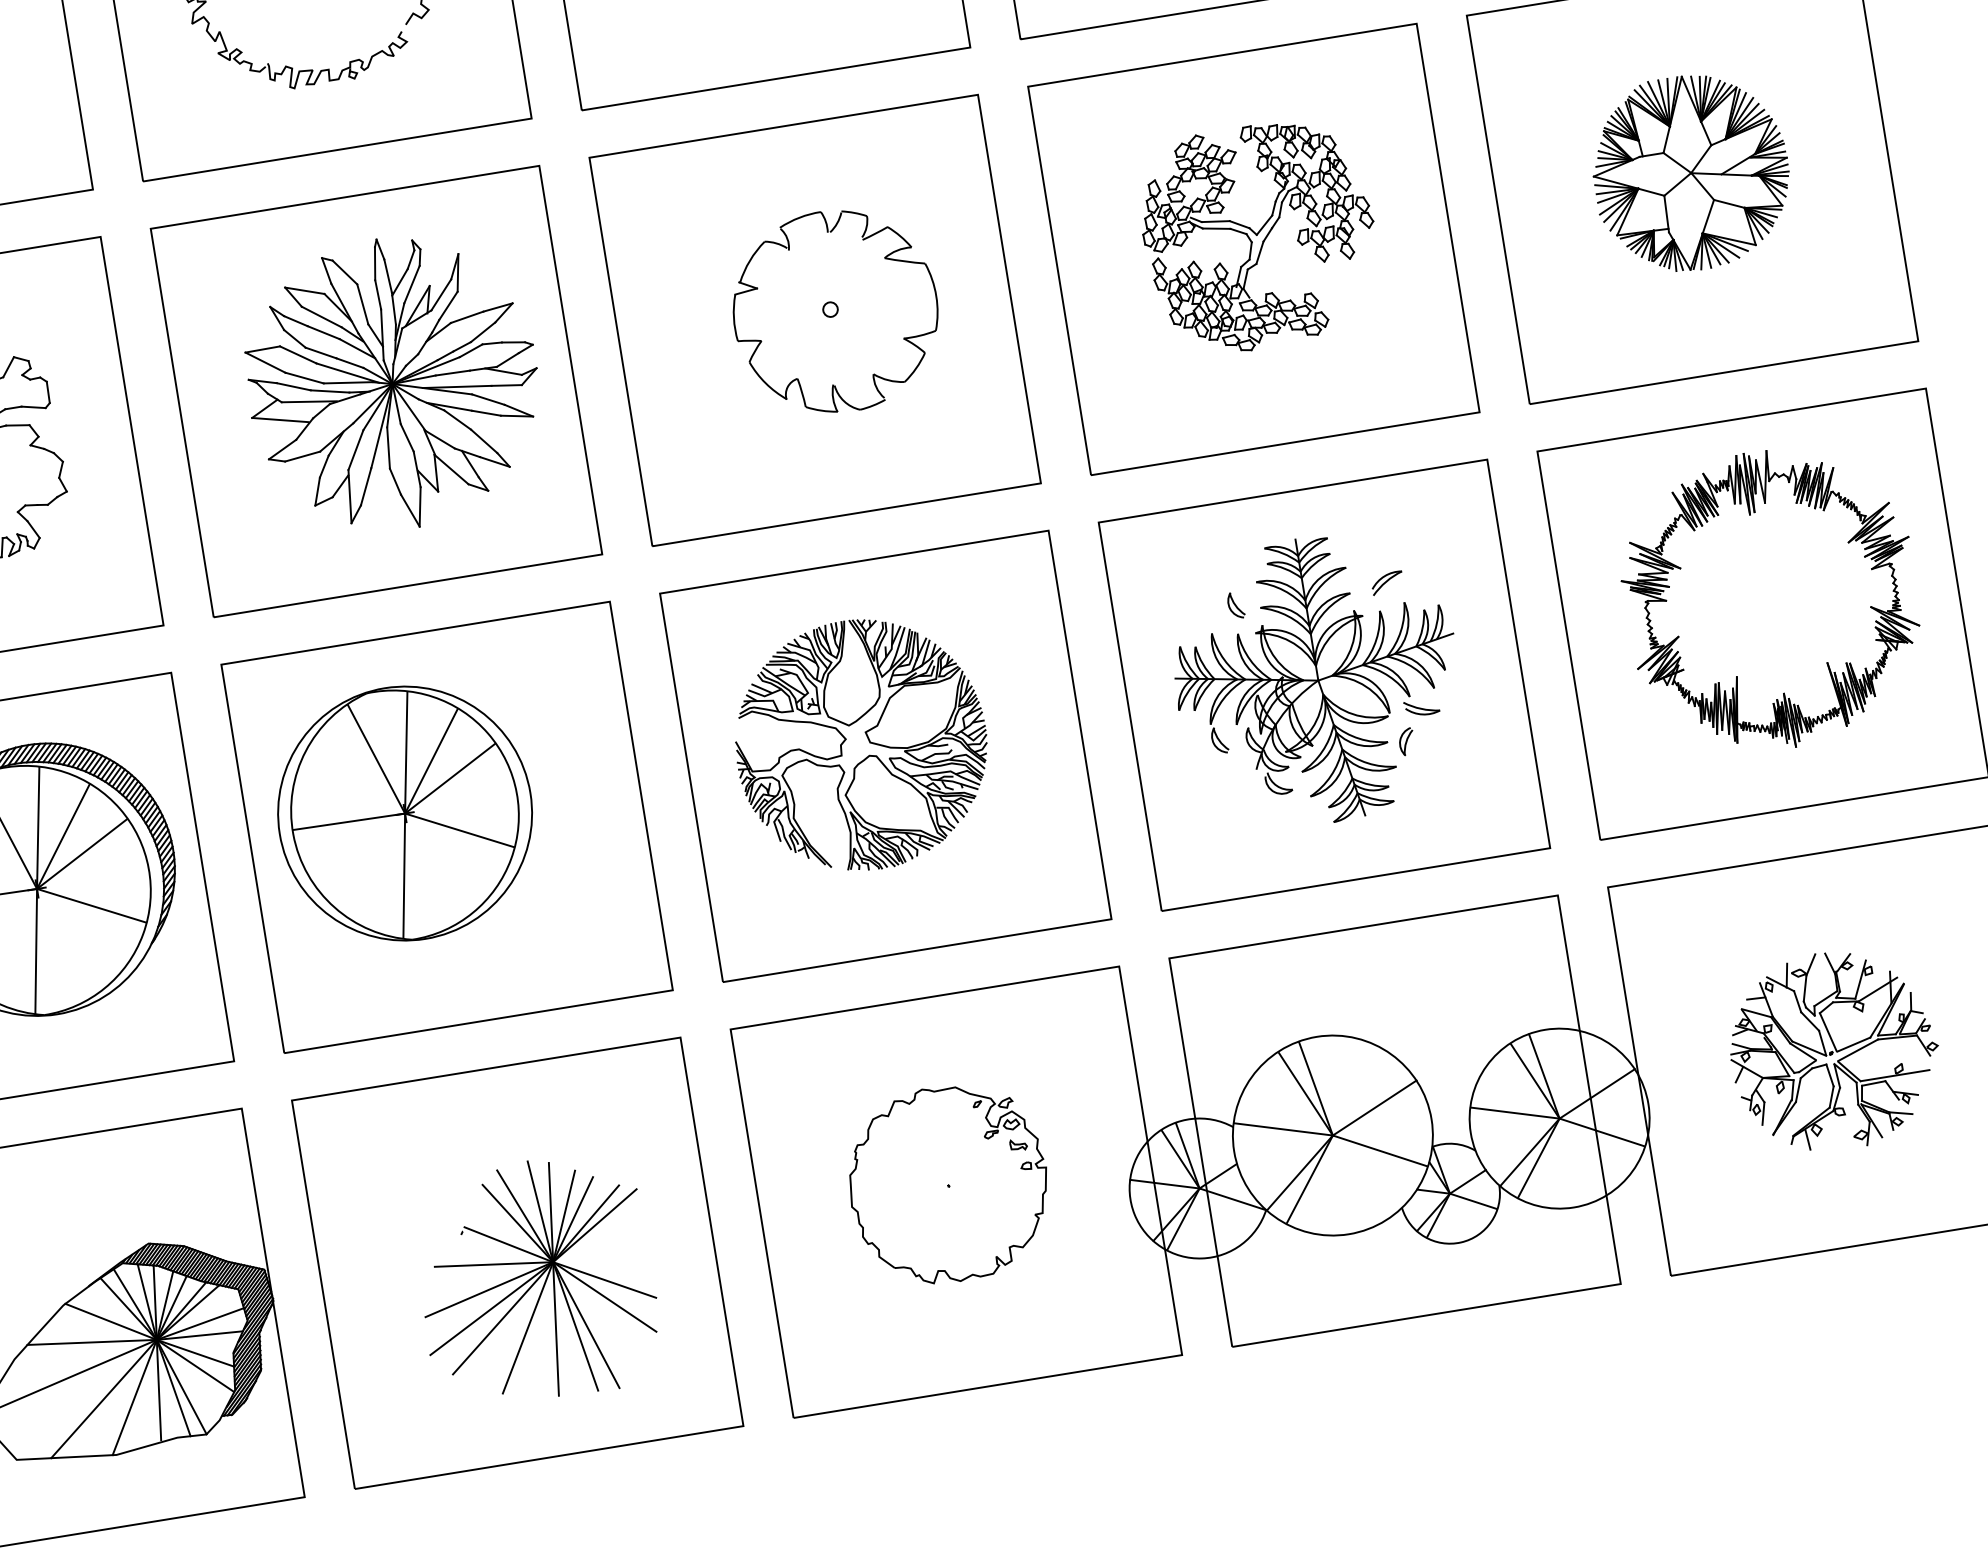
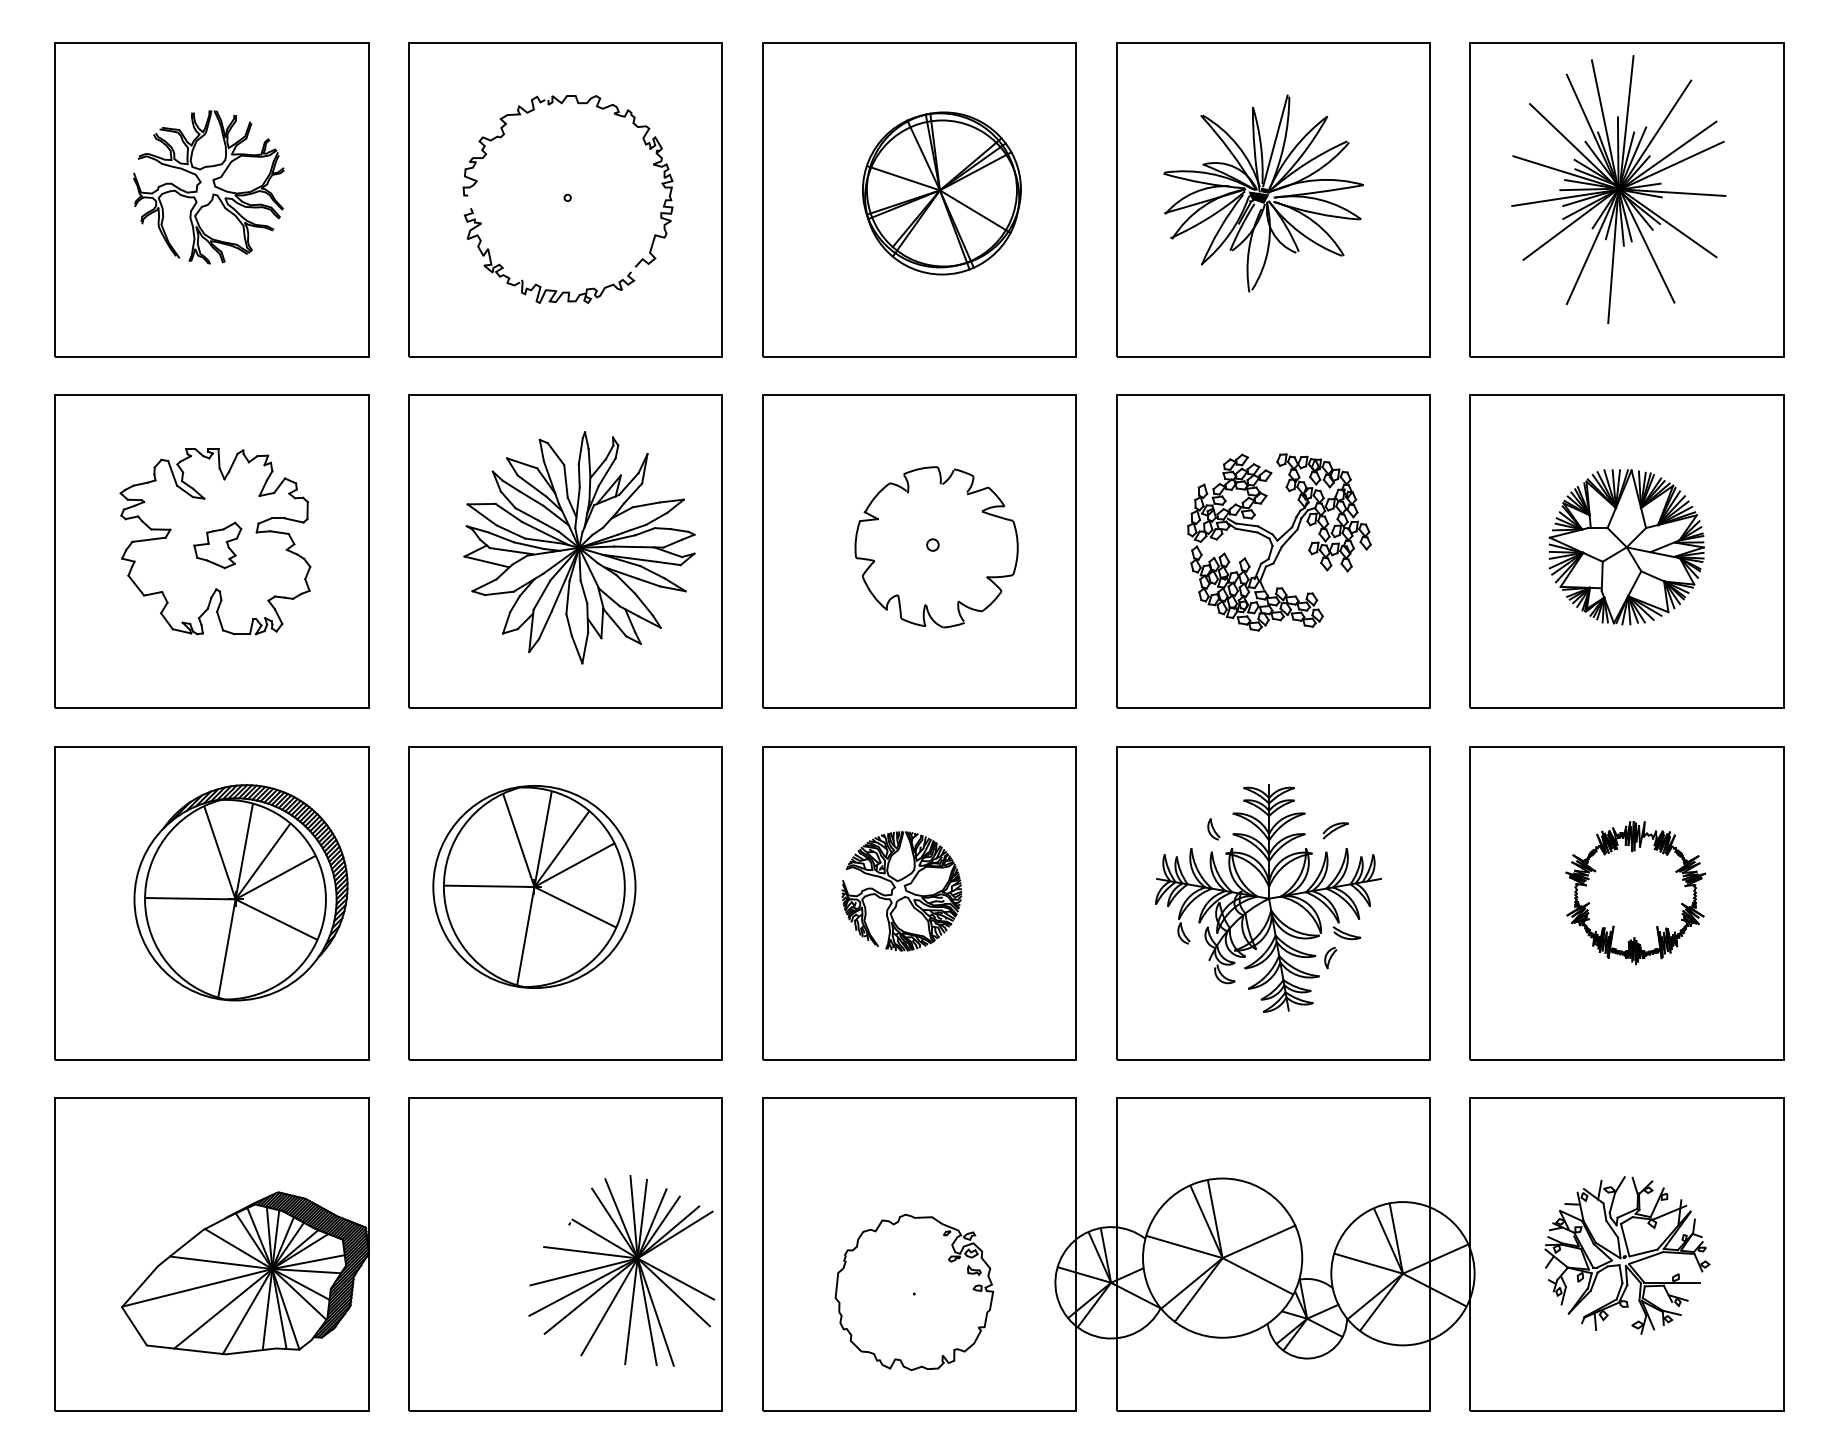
part: (1771, 599) -> (1635, 892), size x0.6
part: (861, 745) -> (901, 891), size x0.6
part: (948, 1184) -> (914, 1292), moved
part: (535, 1280) -> (621, 1270), moved

